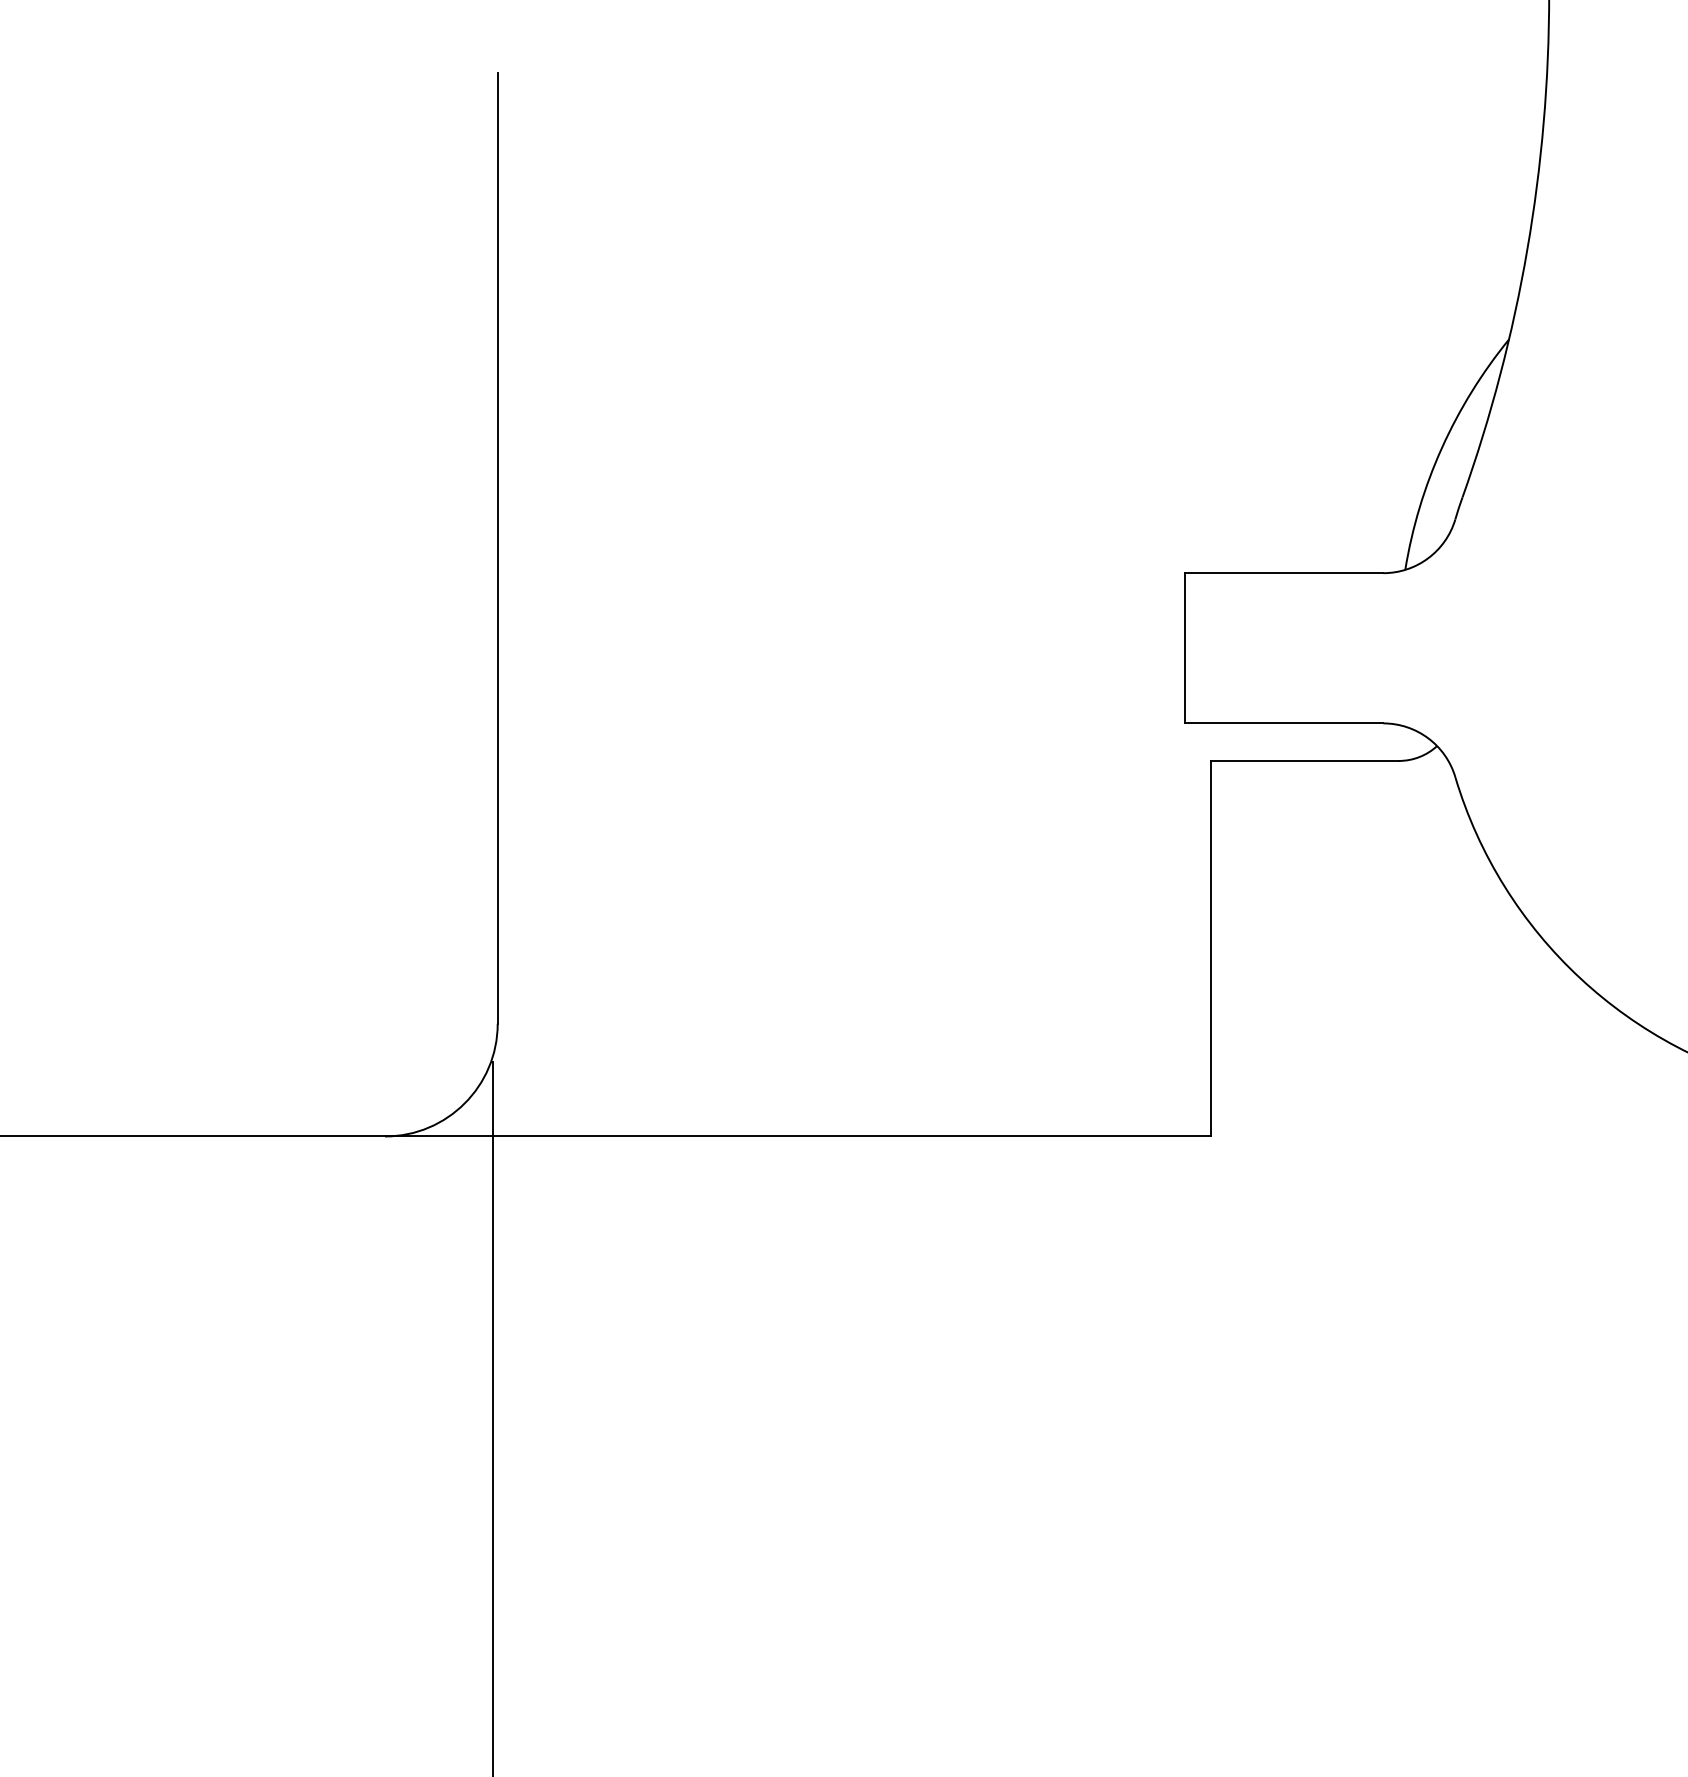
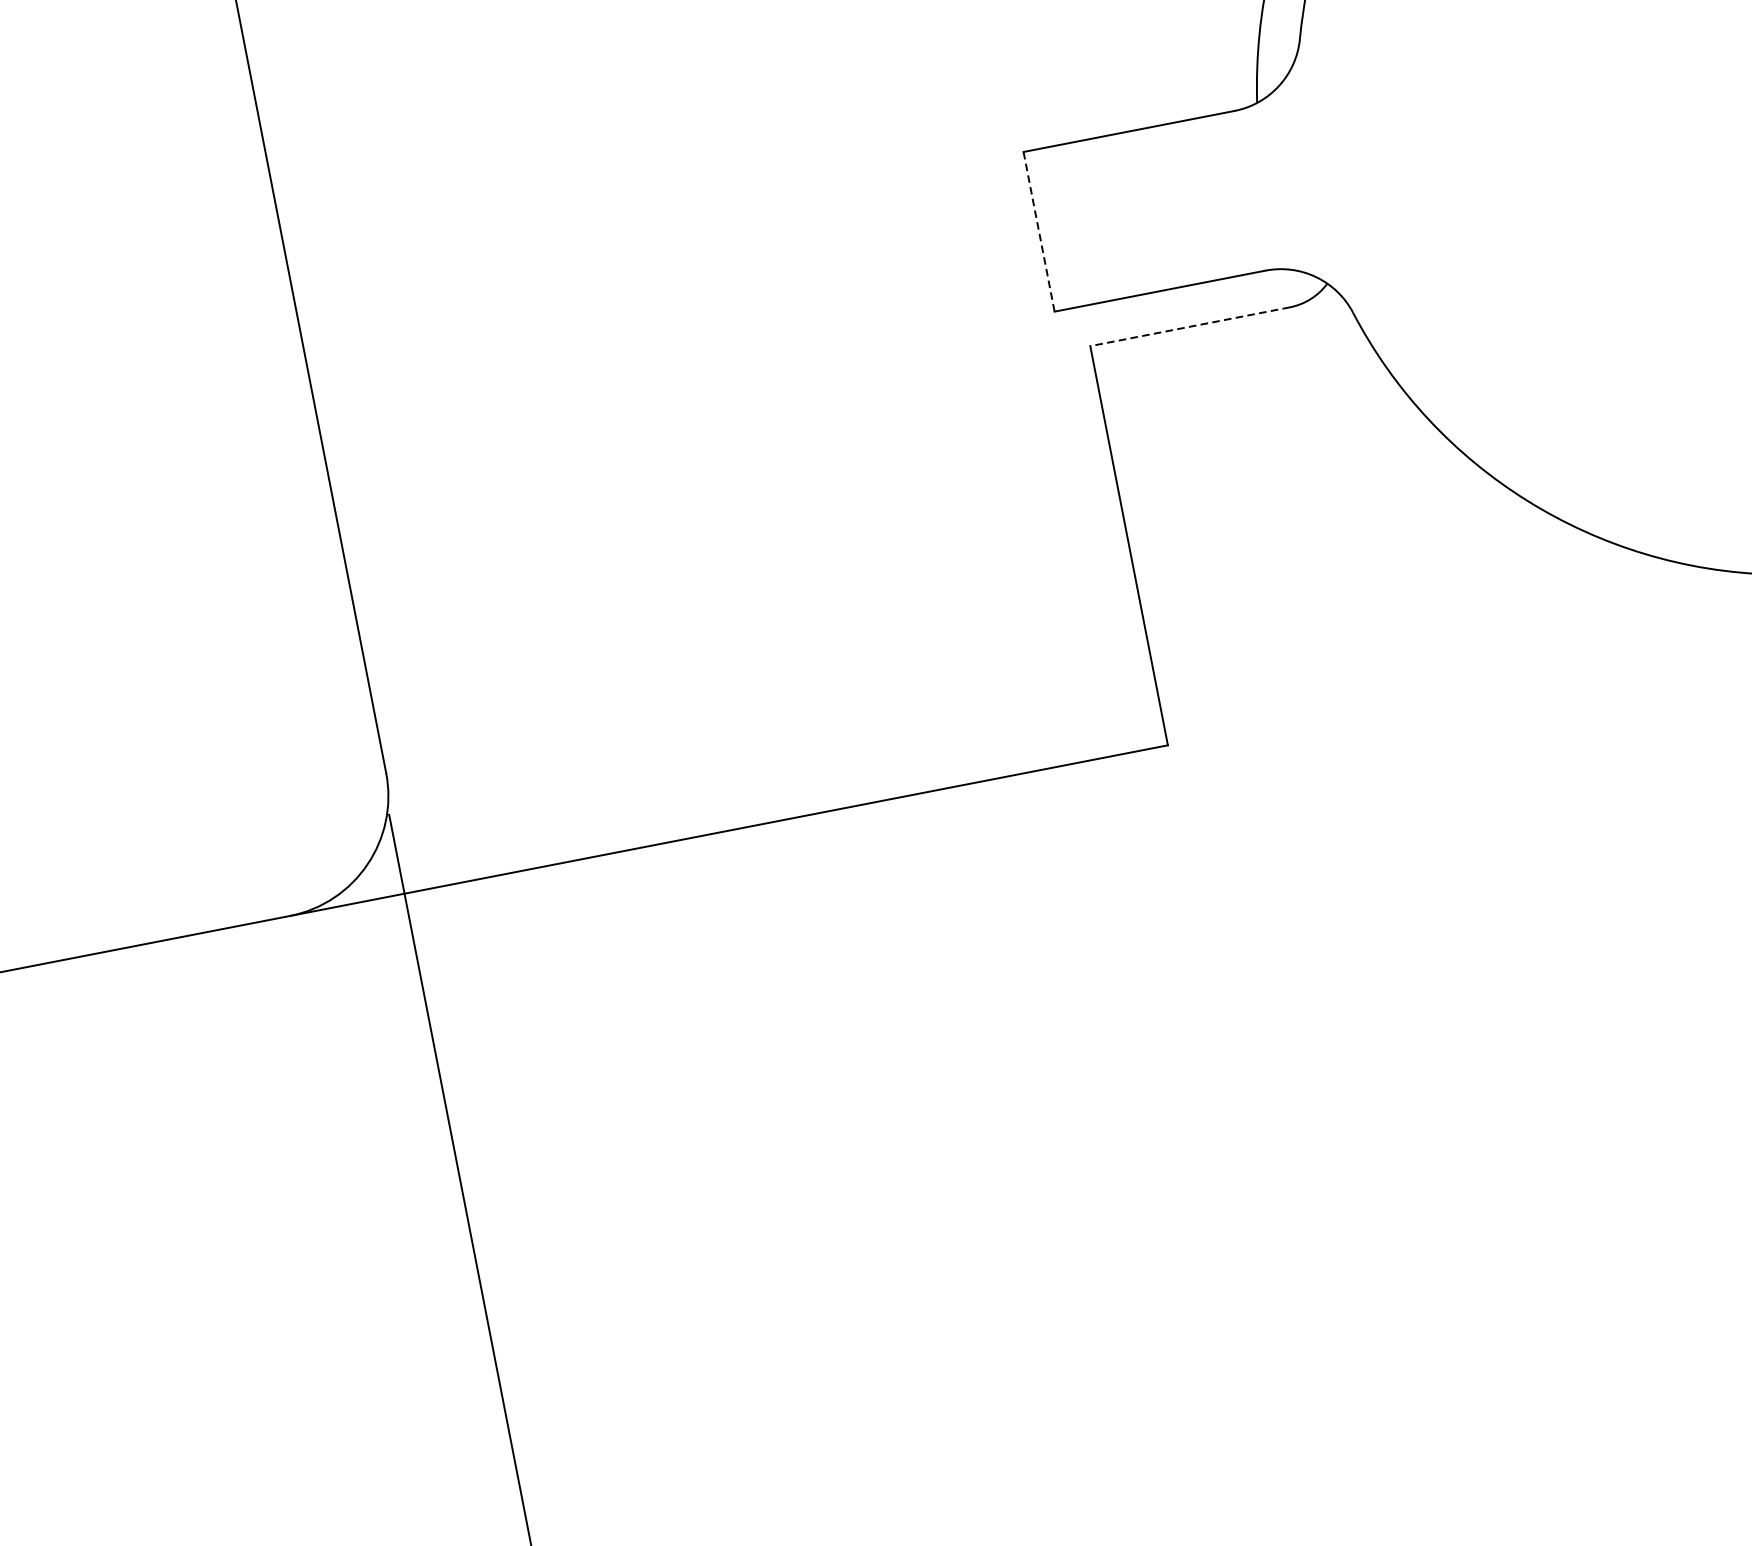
line: (1184, 648) -> (1038, 232), solid -> dashed
line: (1305, 760) -> (1190, 326), solid -> dashed

